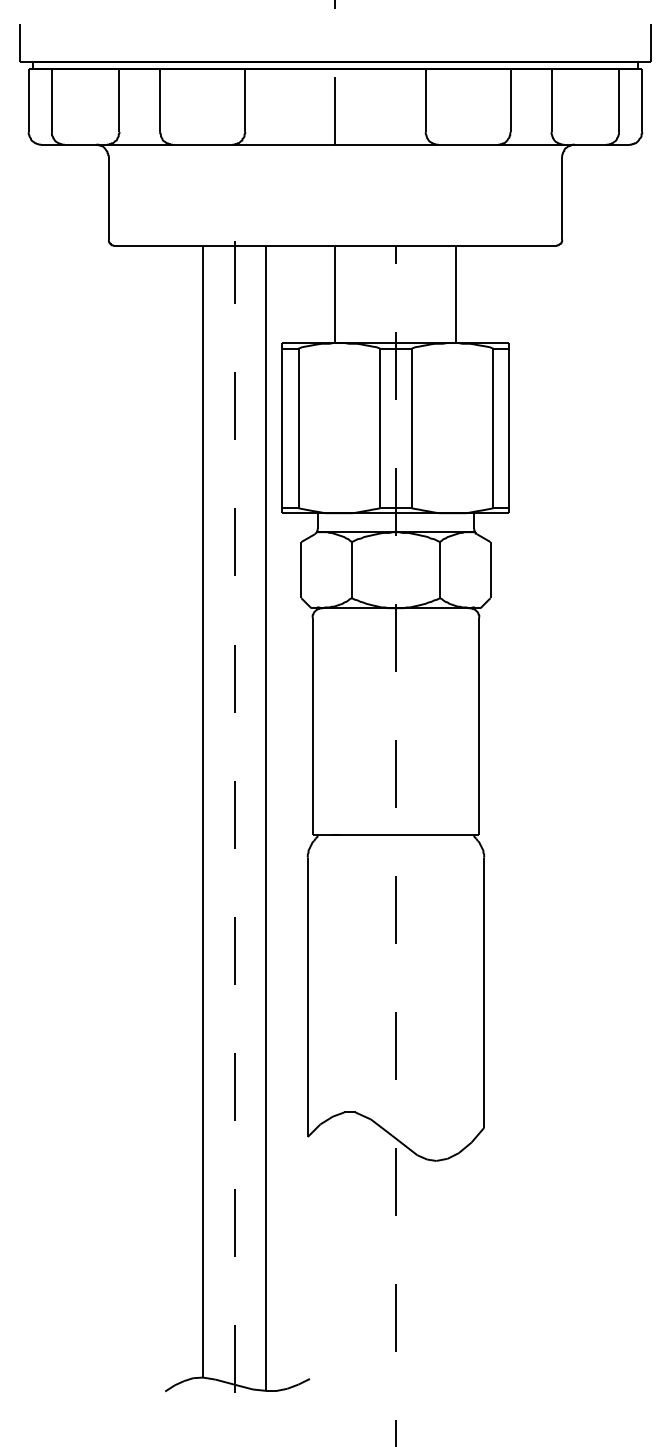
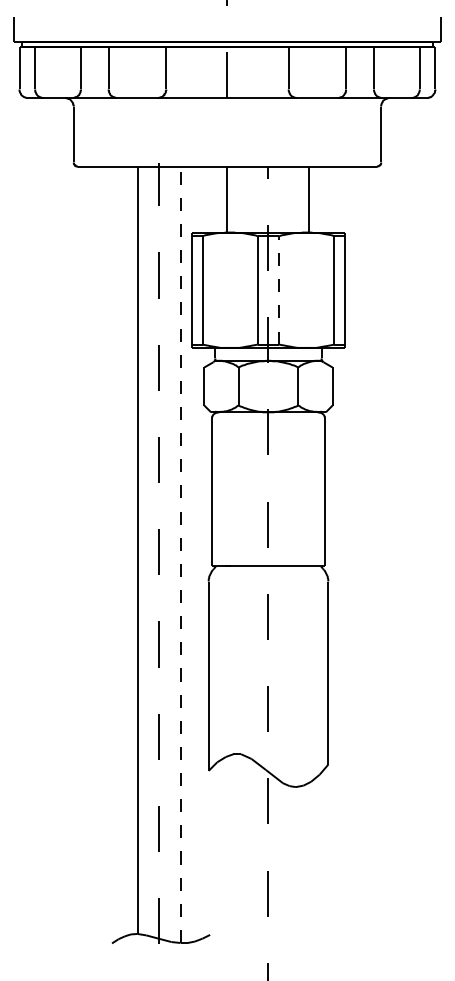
line: (412, 427) -> (279, 289), solid -> dashed
line: (266, 817) -> (180, 554), solid -> dashed

